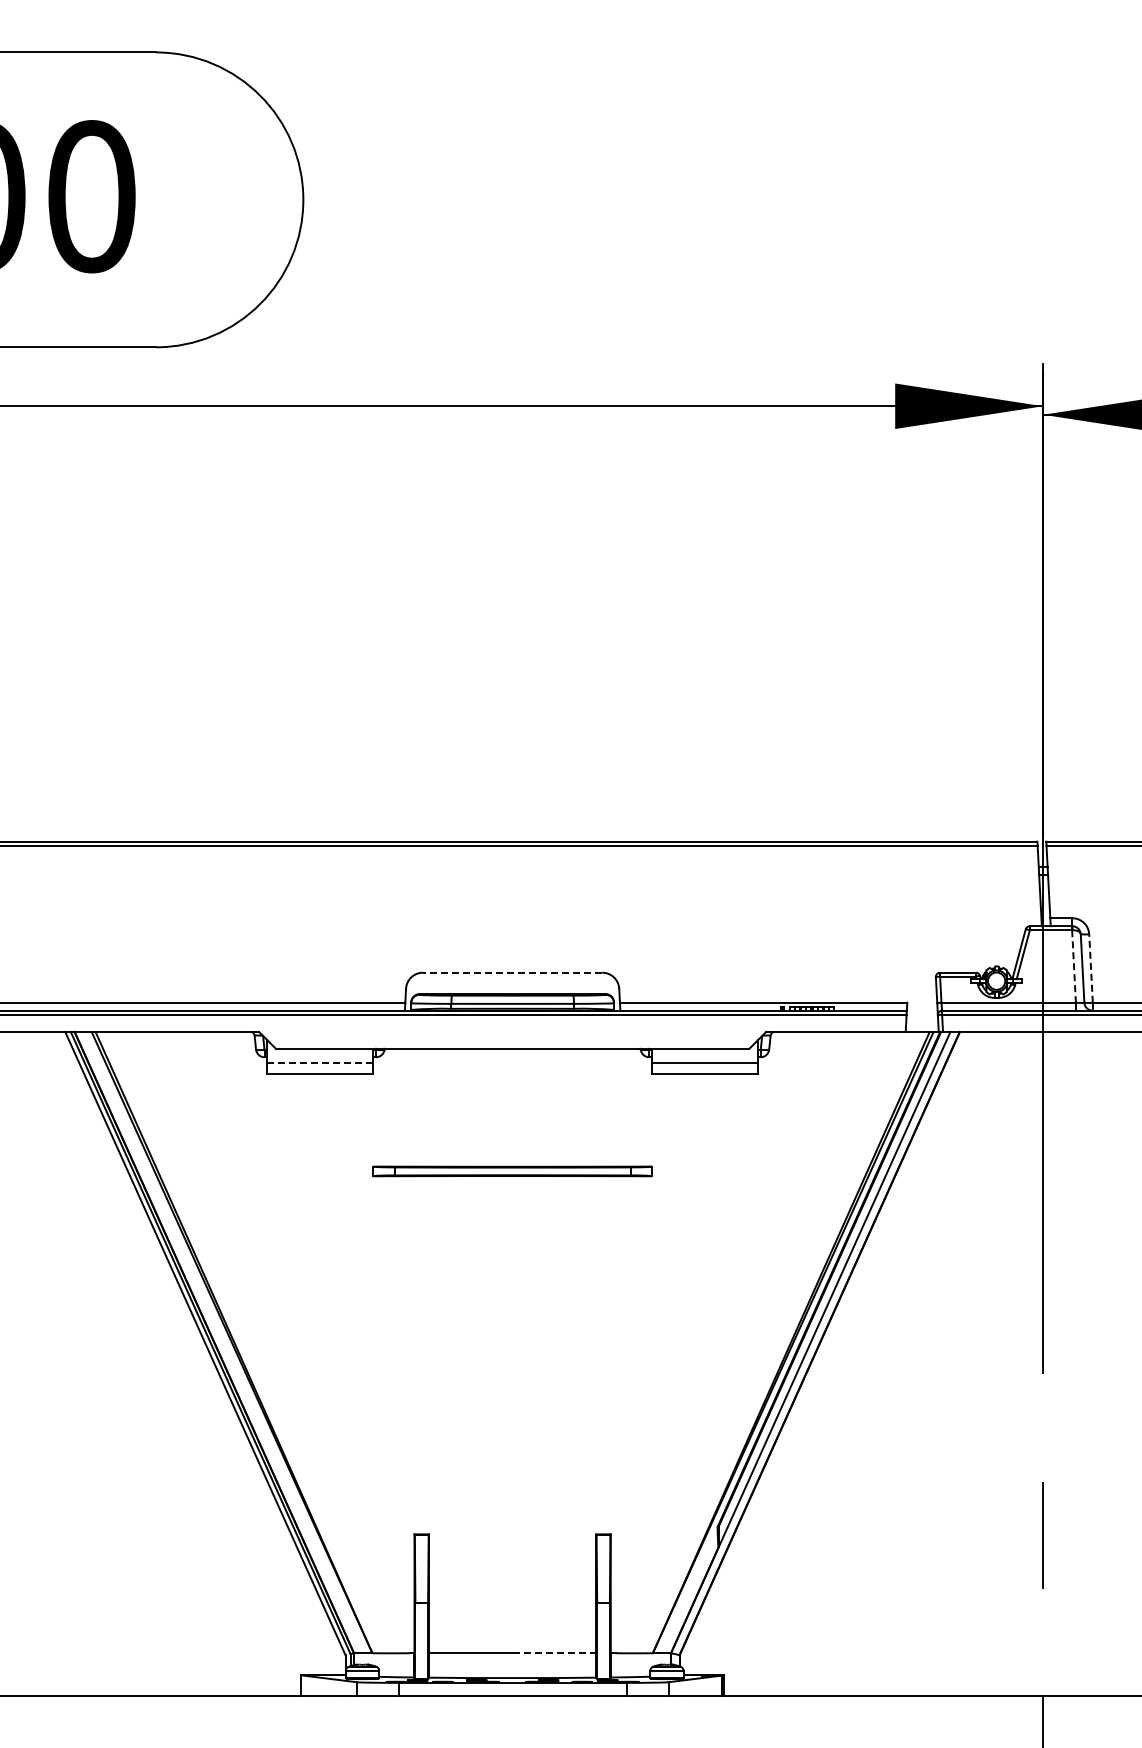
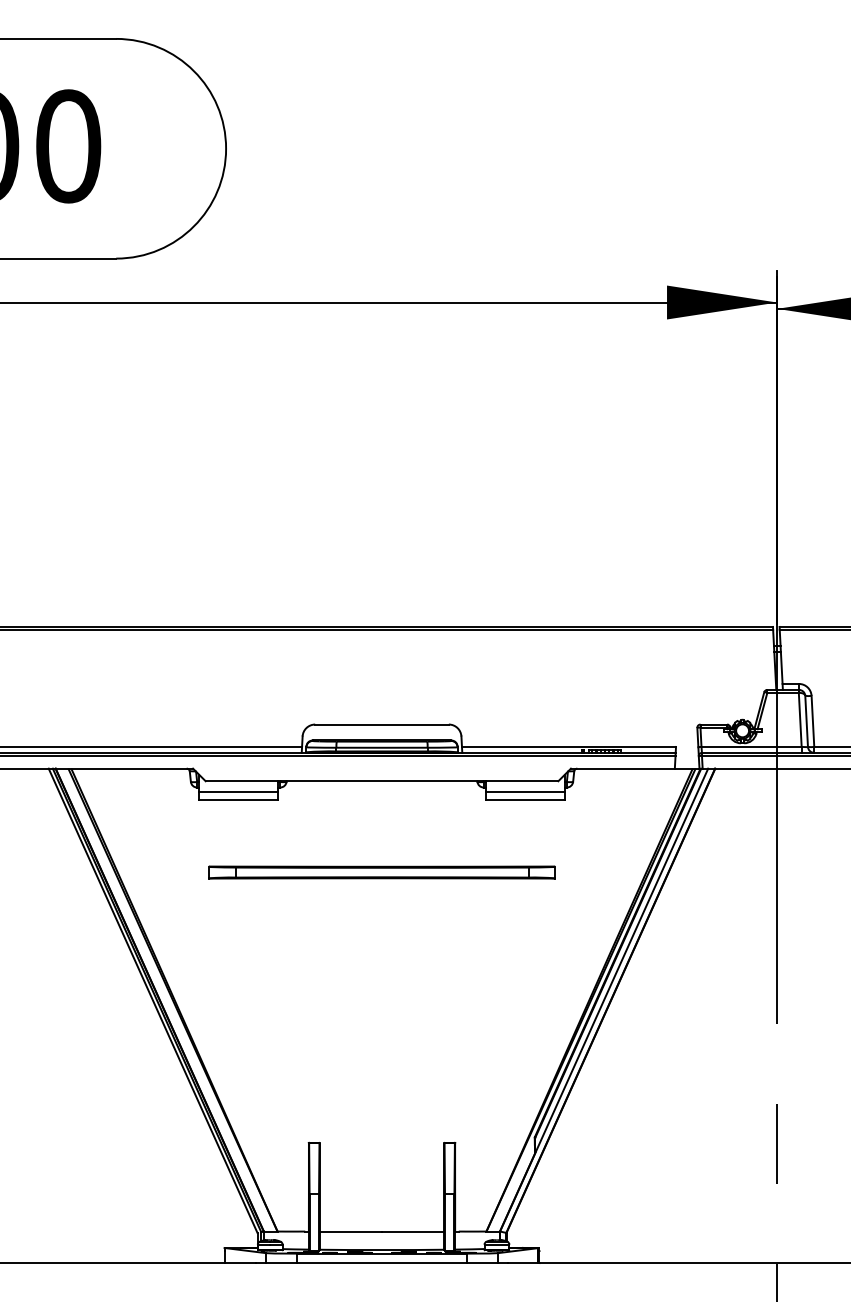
line: (1074, 967) -> (800, 720), dashed -> solid
line: (1091, 968) -> (813, 721), dashed -> solid
line: (512, 972) -> (381, 724), dashed -> solid
line: (320, 1062) -> (238, 791), dashed -> solid
part: (512, 1171) -> (381, 872), size x1.67
line: (554, 1653) -> (413, 1231), dashed -> solid

